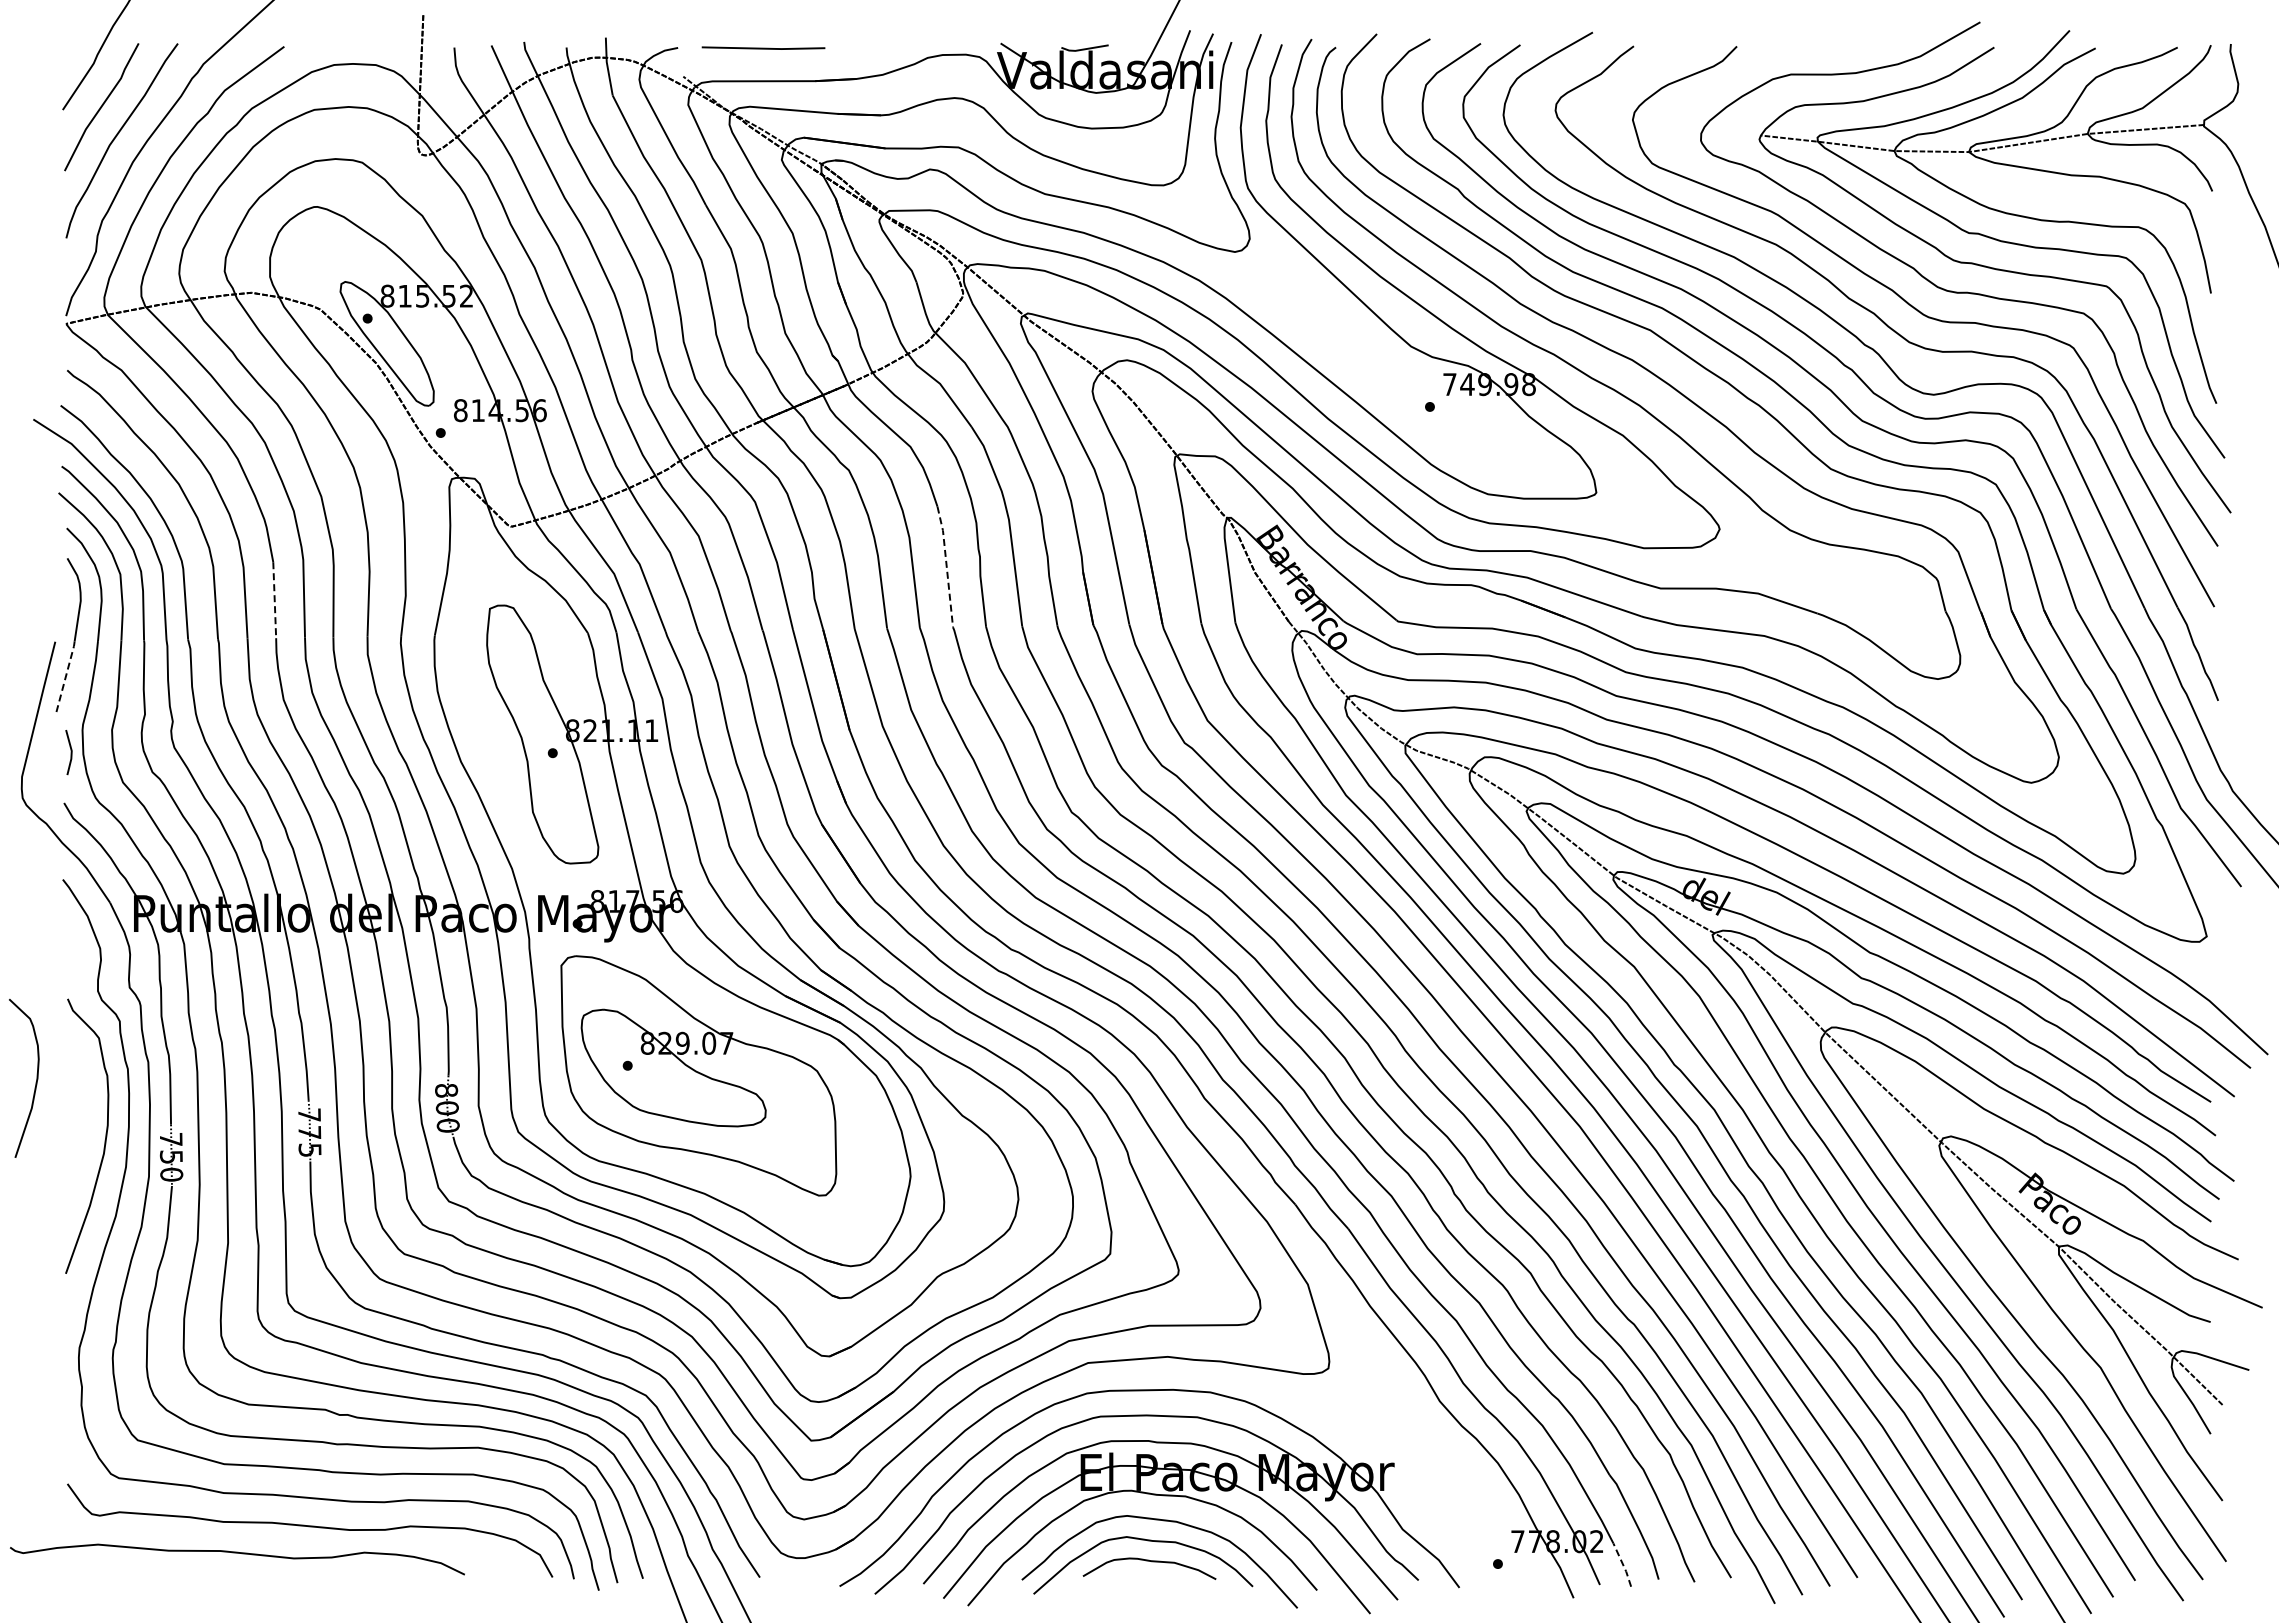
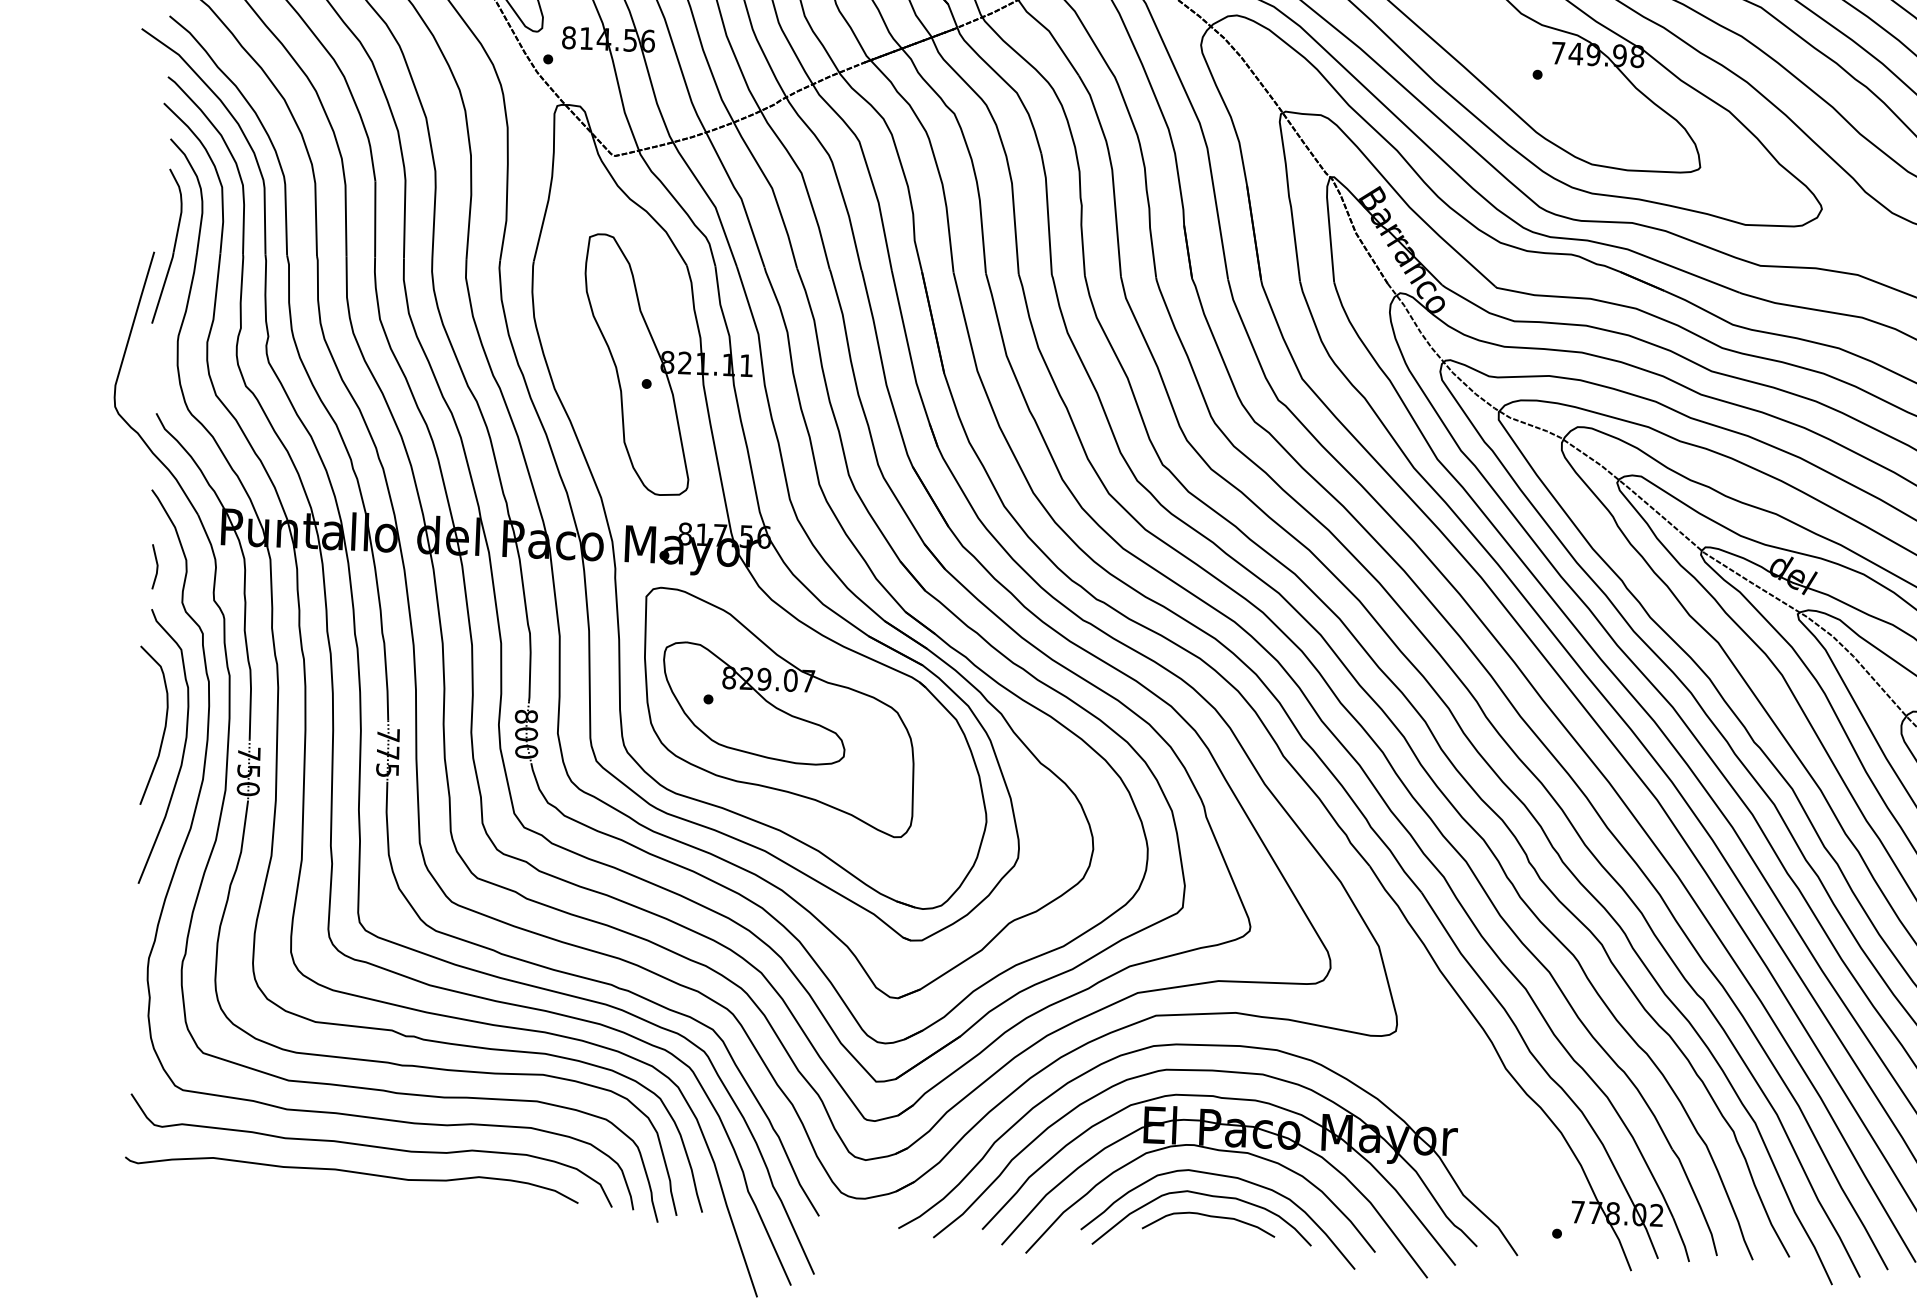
line: (946, 566) -> (1047, 213), dashed -> solid
line: (274, 600) -> (375, 219), dashed -> solid
line: (65, 677) -> (163, 287), dashed -> solid
line: (70, 752) -> (156, 566), moved
curve: (36, 1077) -> (164, 725), moved
curve: (237, 1553) -> (352, 1172), moved
line: (1623, 1565) -> (1682, 1240), dashed -> solid

